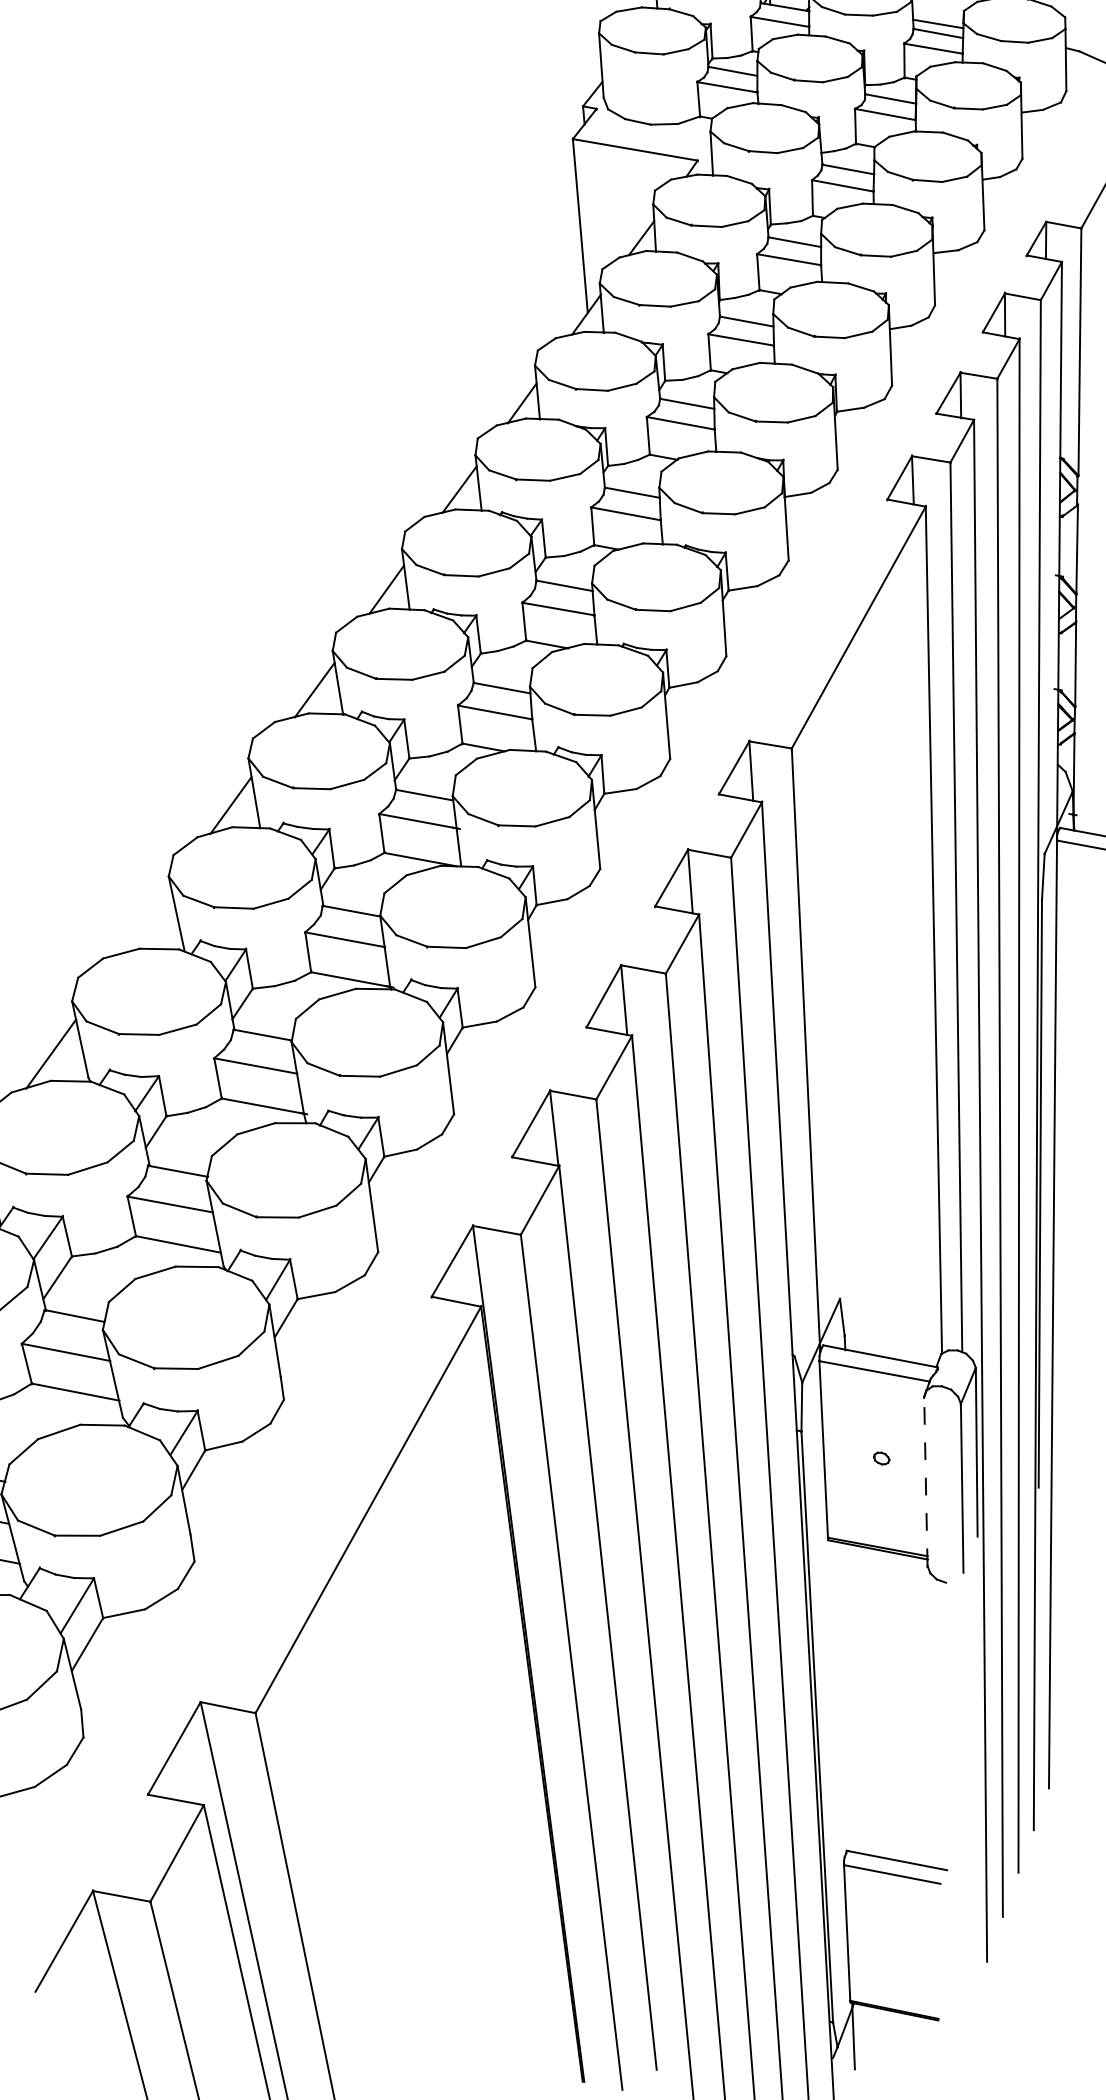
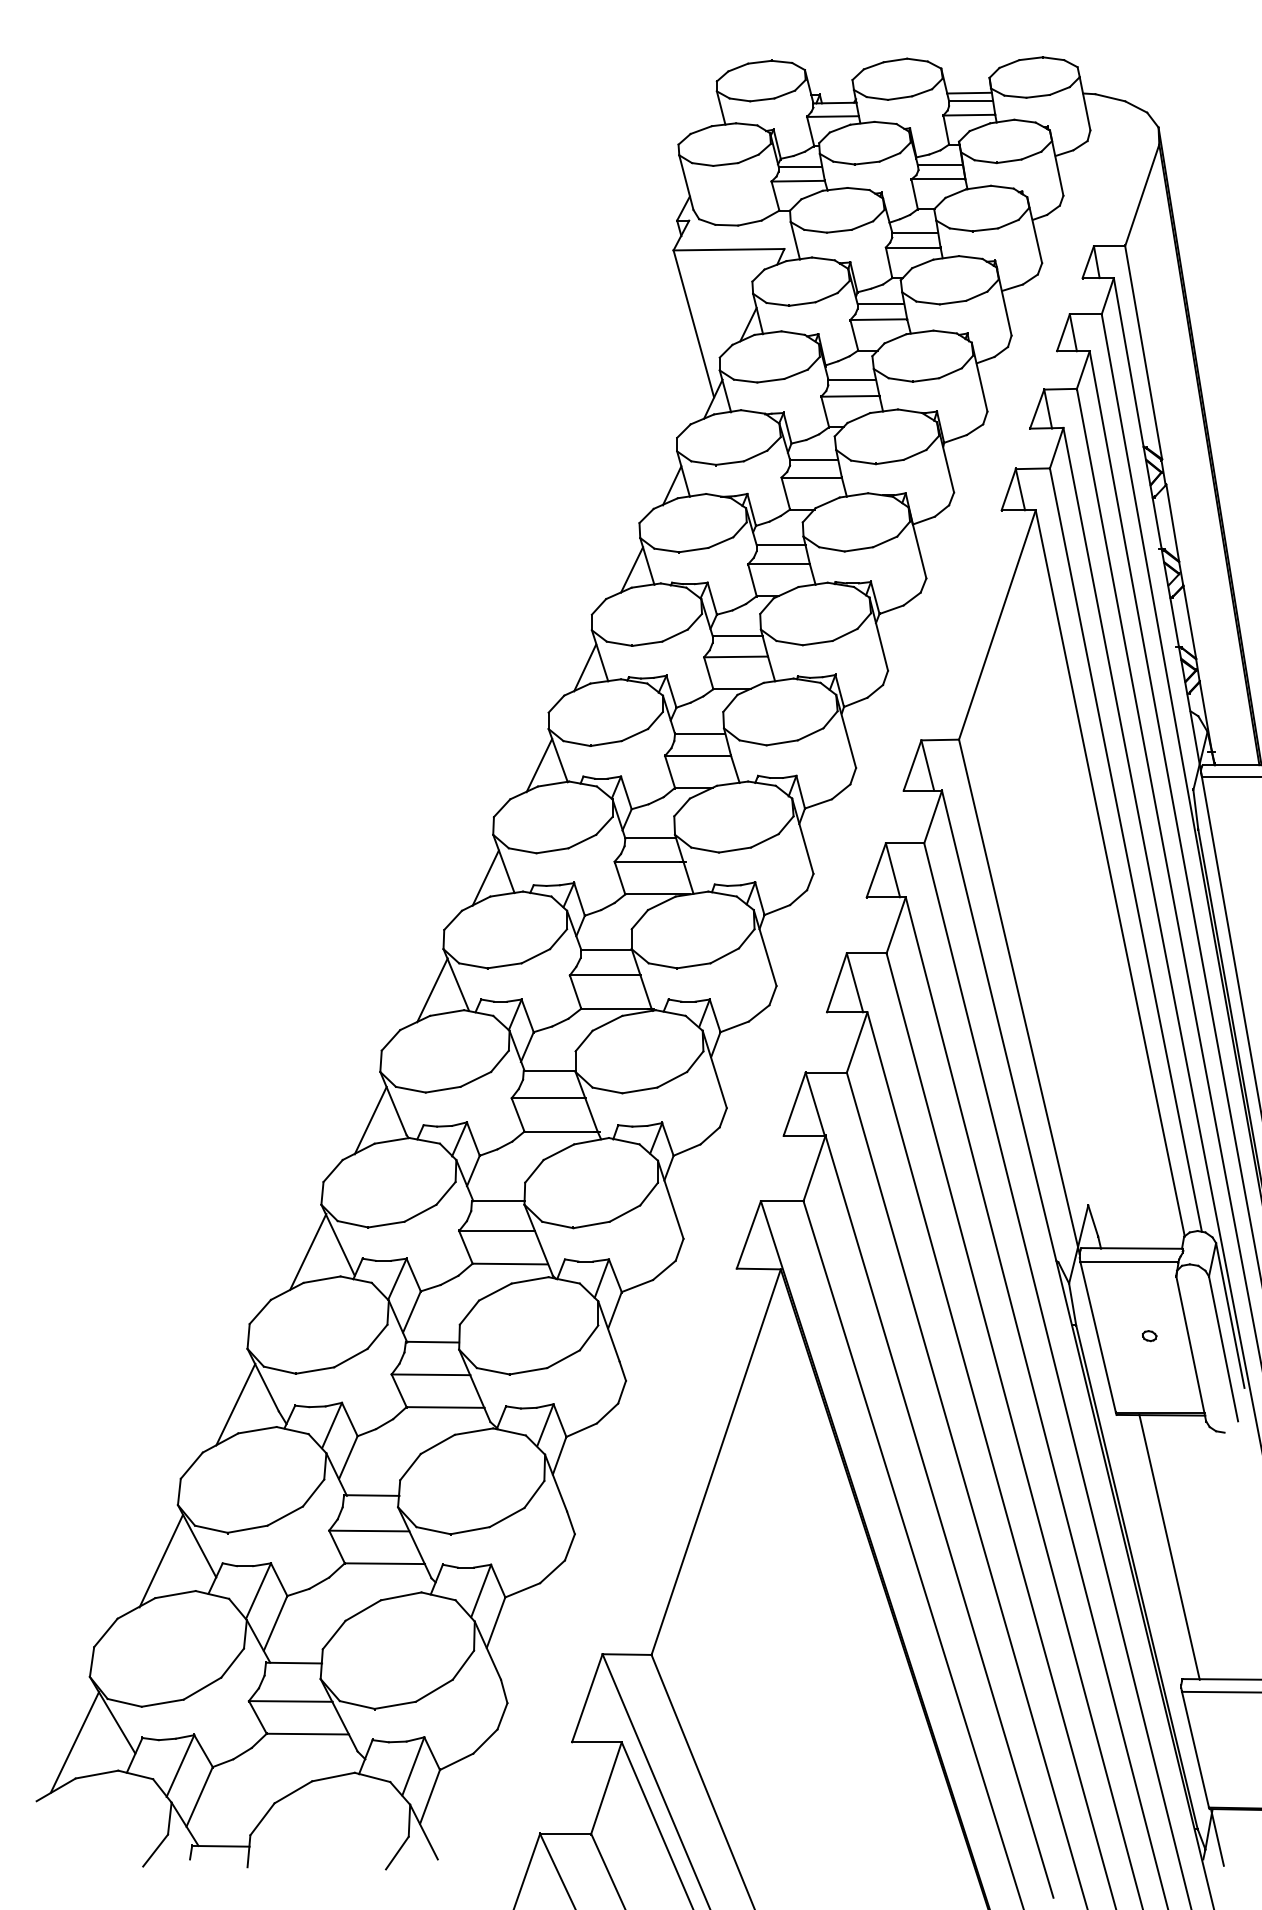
line: (147, 920) -> (432, 990), added
line: (926, 1481) -> (1191, 1348), dashed -> solid
line: (860, 1699) -> (1169, 1546), added

